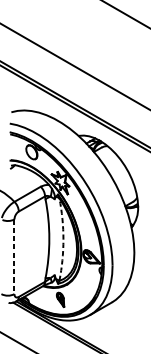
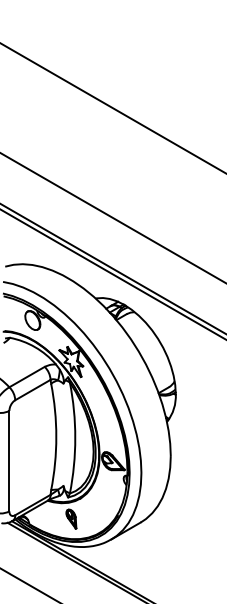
arc: (63, 239) -> (75, 438), dashed -> solid
line: (14, 257) -> (9, 461), dashed -> solid

